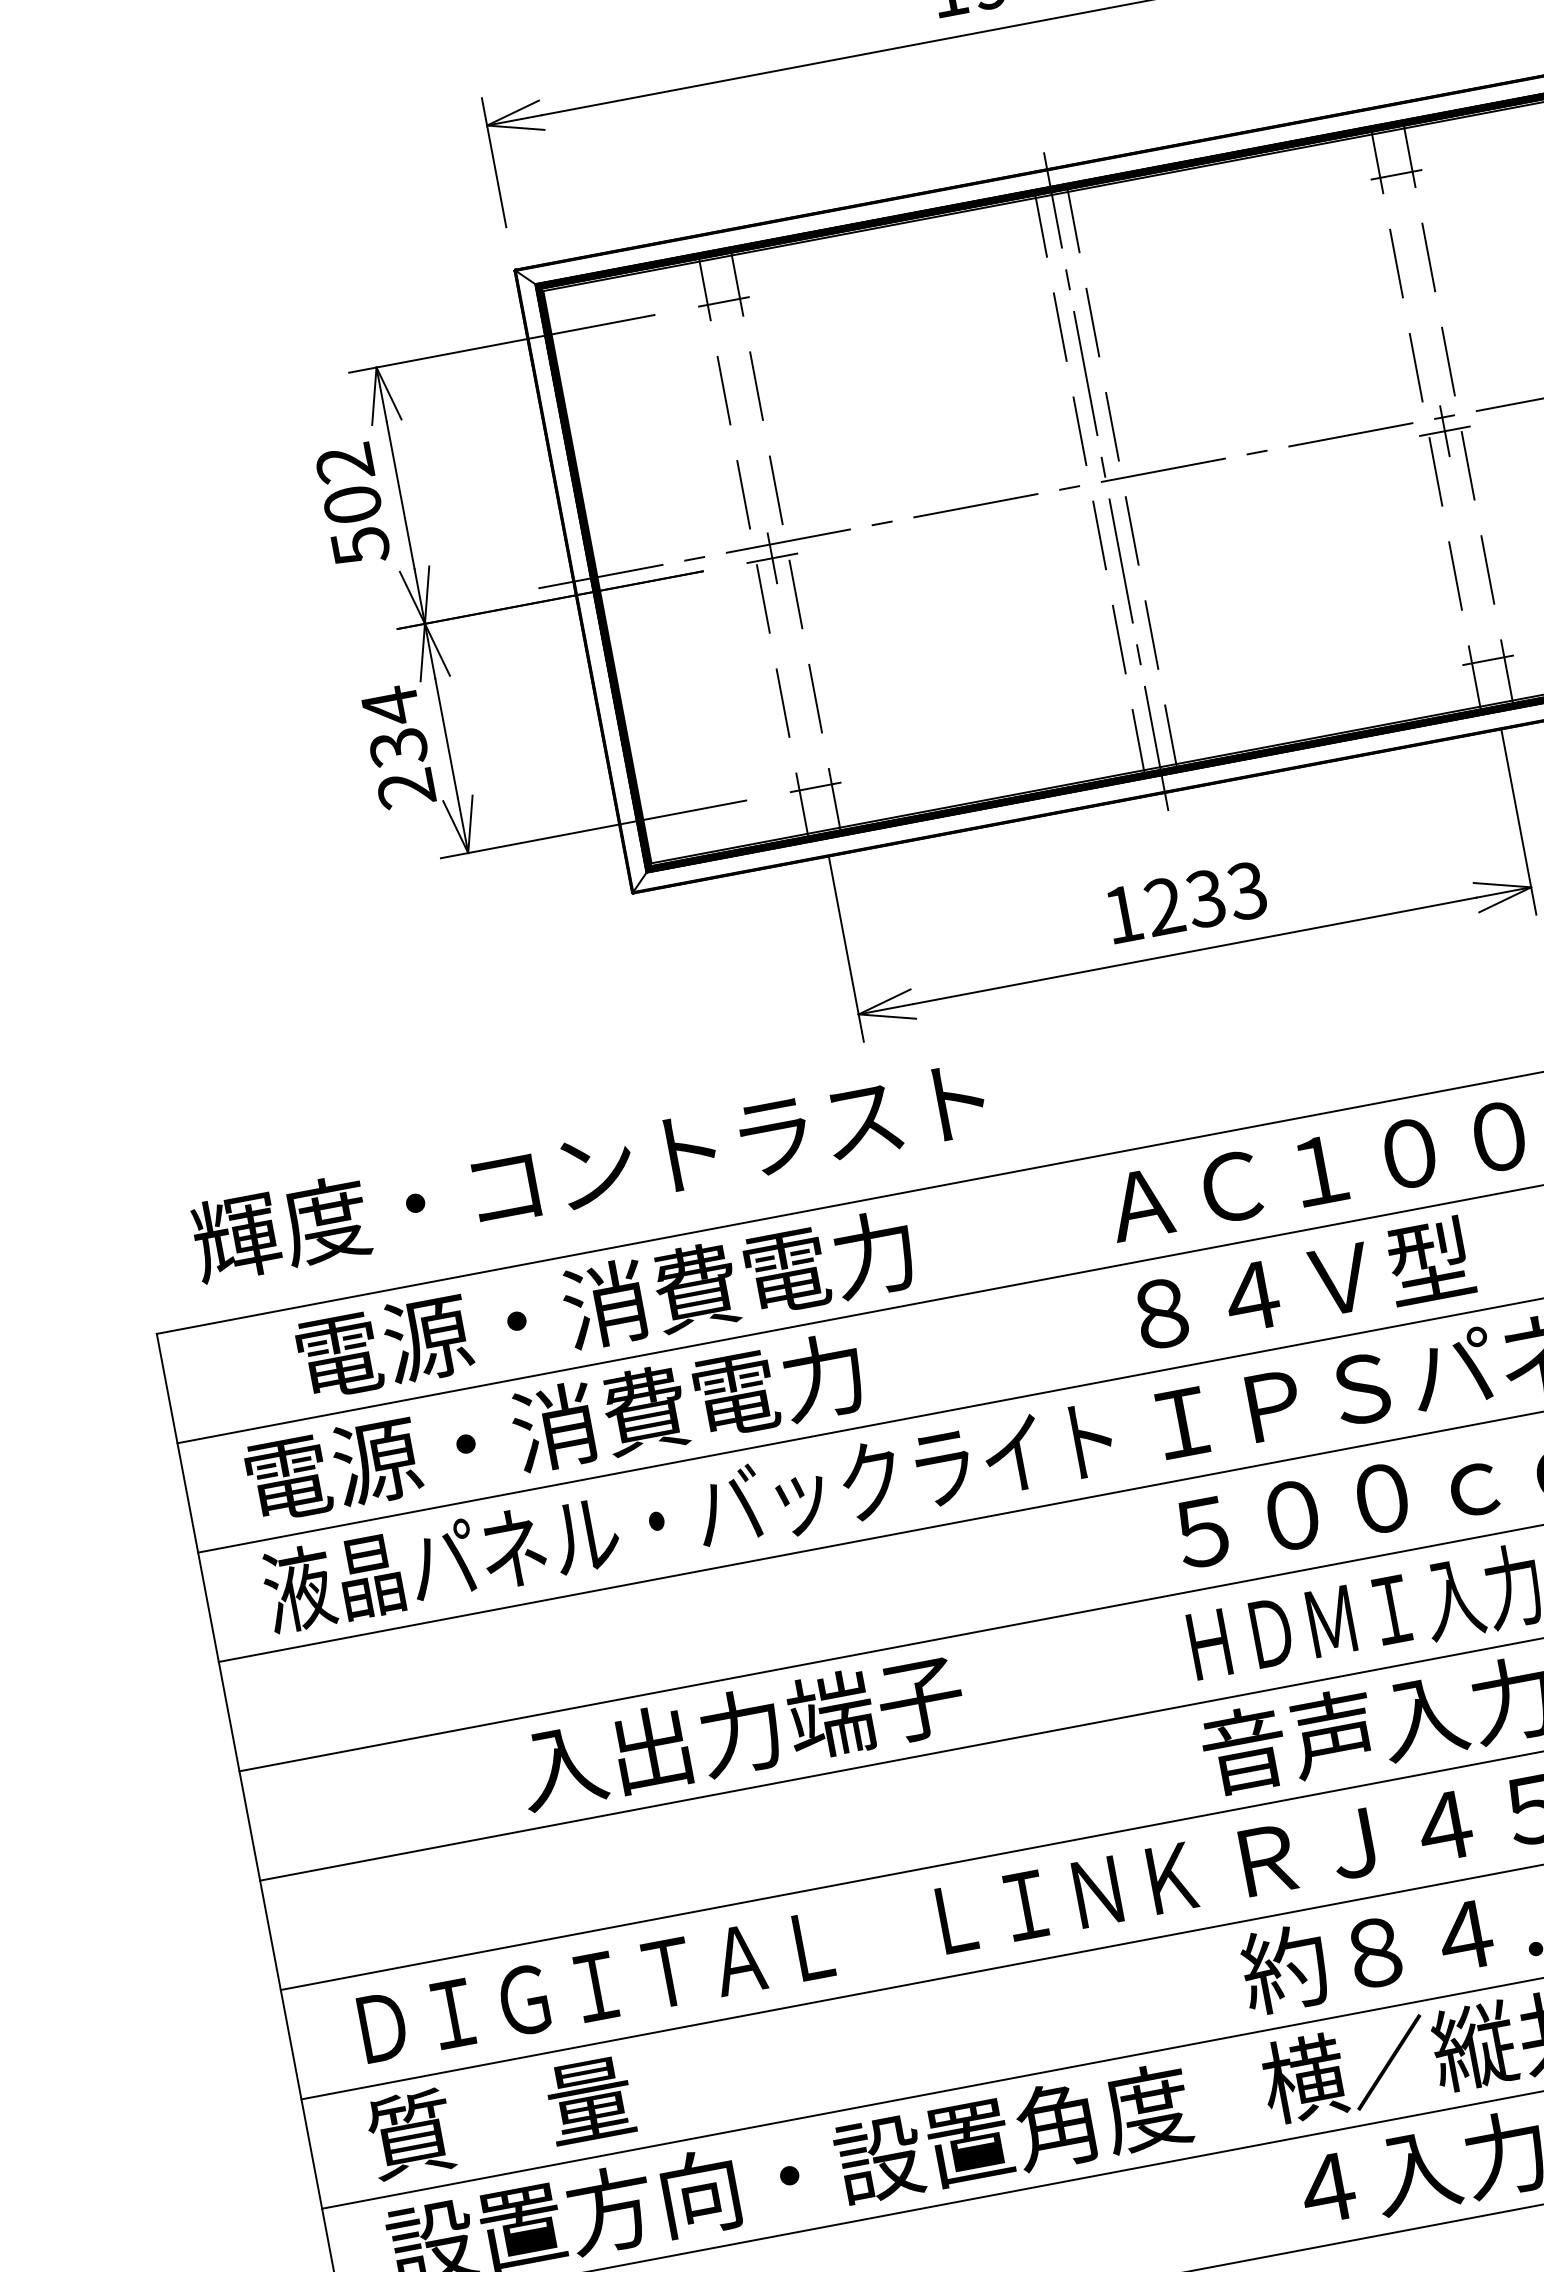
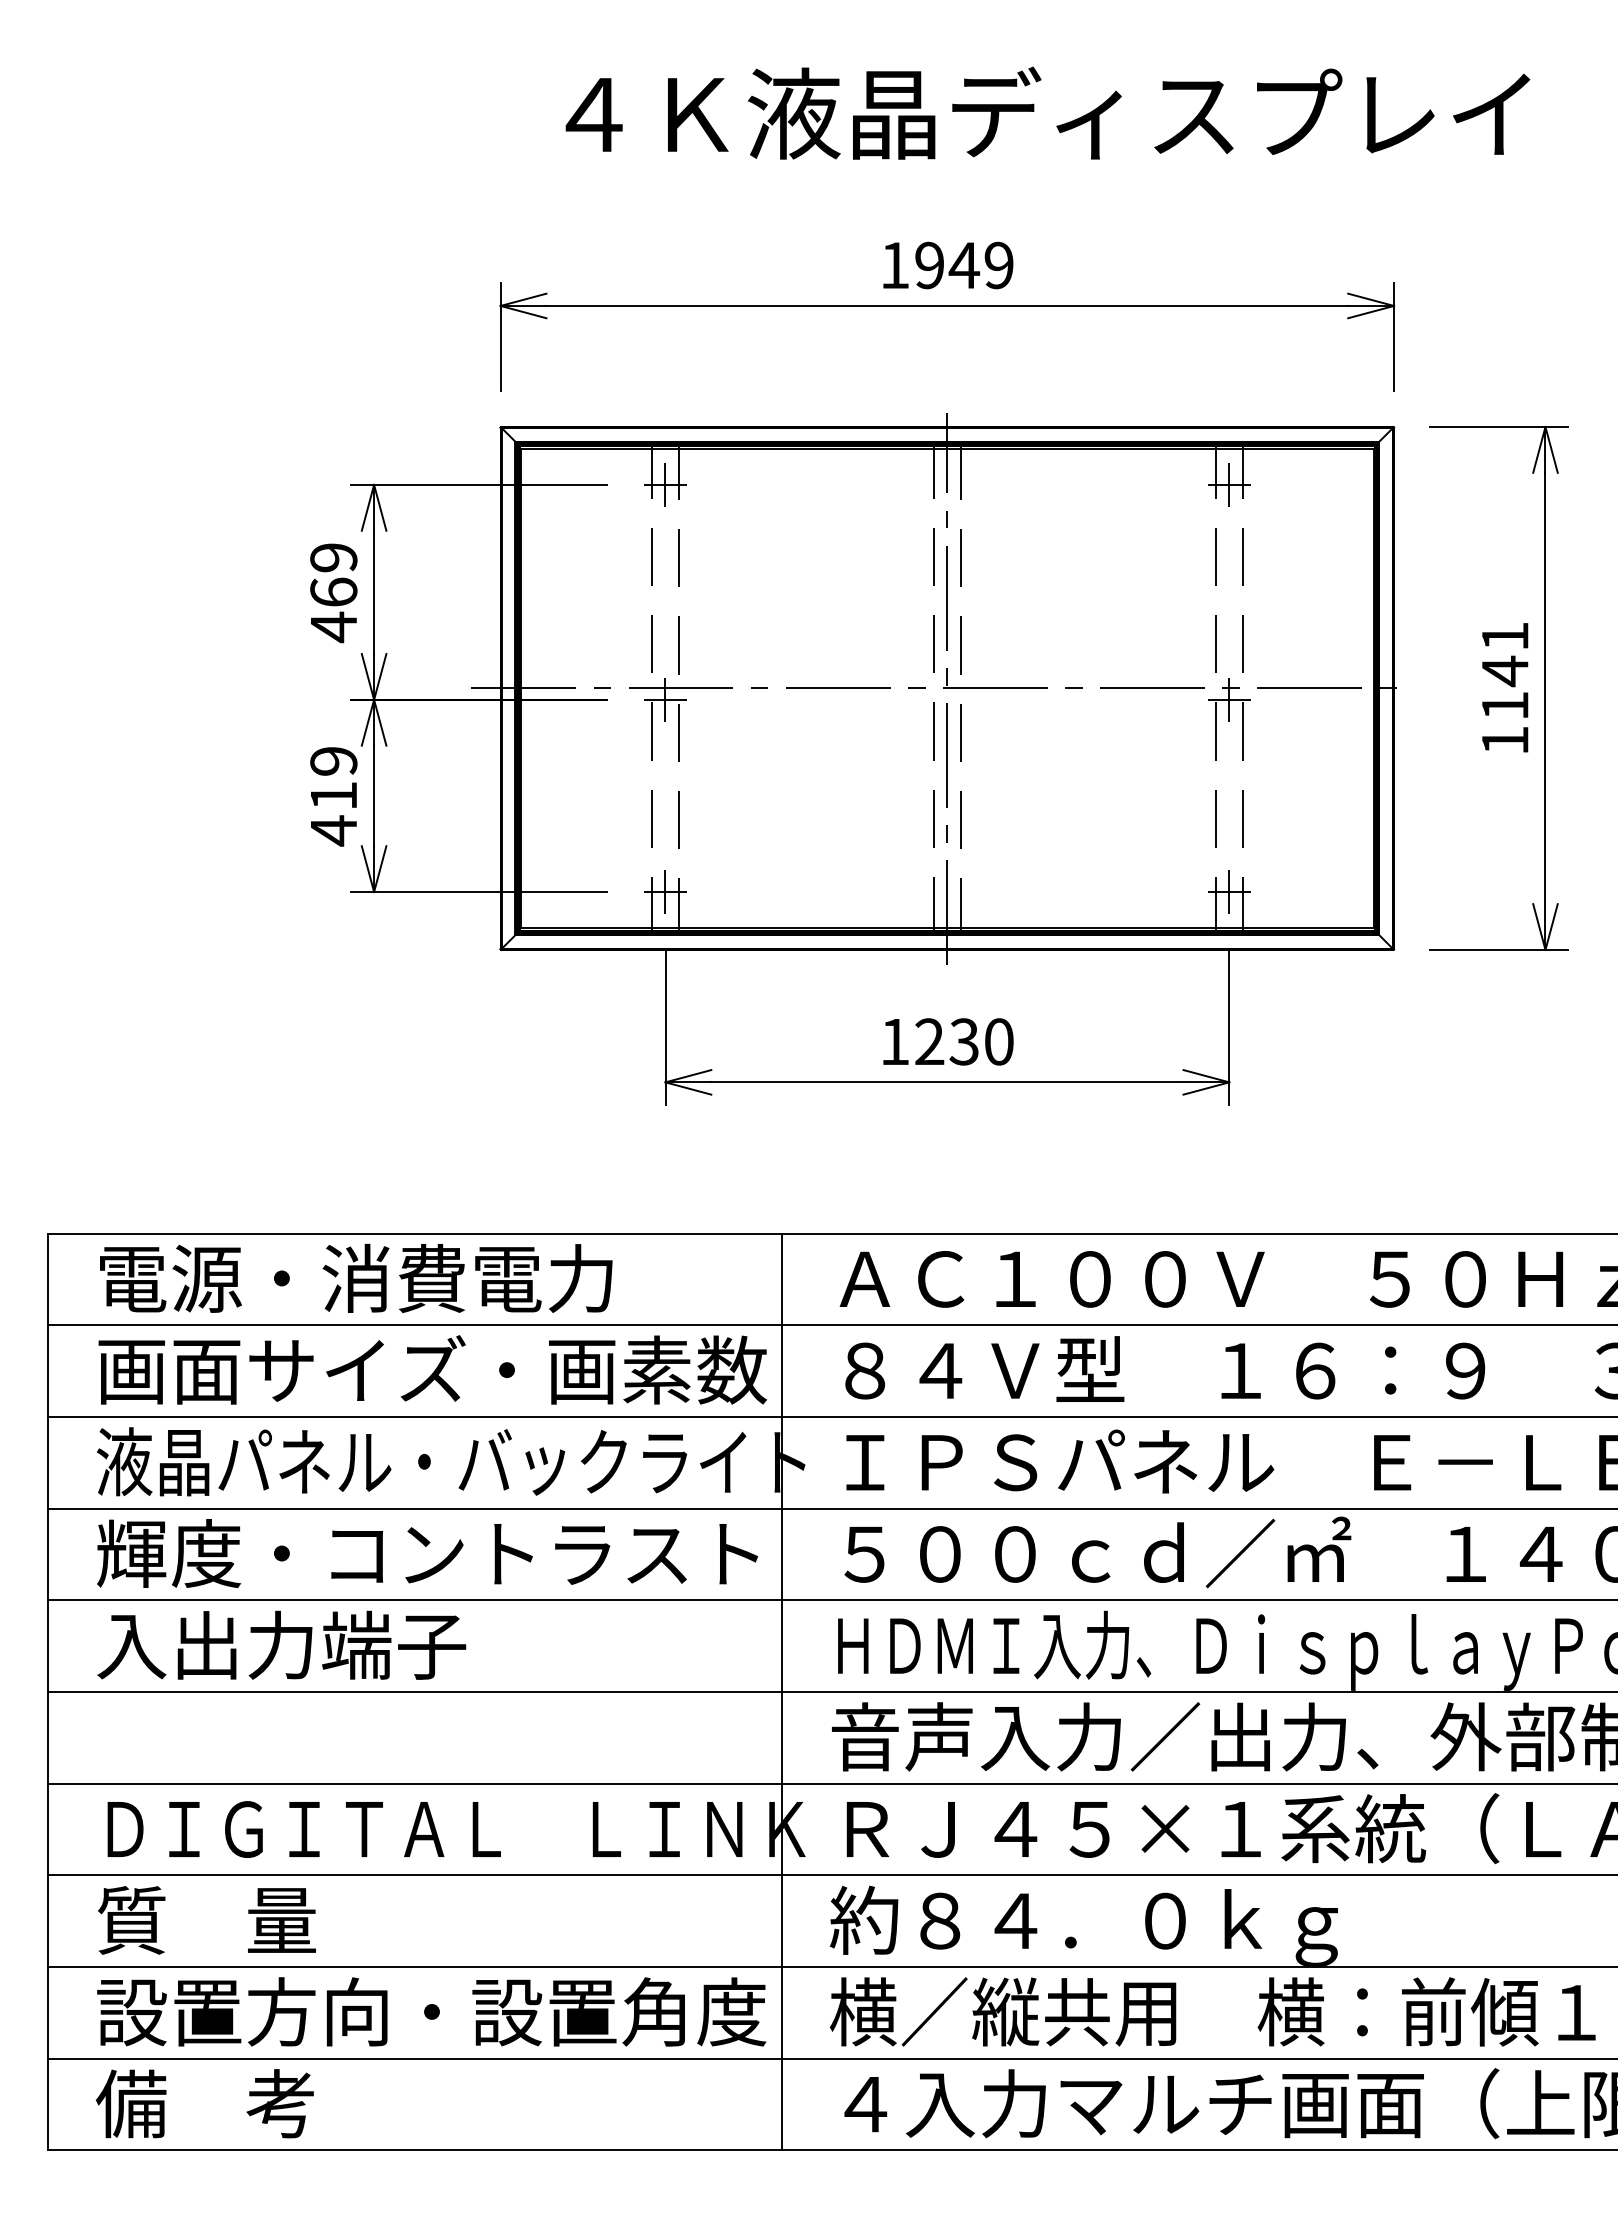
line: (1396, 174) -> (1229, 484), added
line: (723, 301) -> (665, 484), added
text: (352, 506) -> (333, 593), 502 -> 469
line: (1488, 659) -> (1229, 891), added
text: (398, 747) -> (333, 795), 234 -> 419
line: (815, 786) -> (665, 891), added
text: (1246, 890) -> (998, 1041), 1233 -> 1230
text: (589, 1170) -> (427, 1553), moved
text: (605, 1303) -> (356, 1277), moved
text: (645, 1409) -> (432, 1369), 電源・消費電力 -> 画面サイズ・画素数
line: (1134, 1714) -> (781, 1691), added
text: (740, 1731) -> (281, 1644), moved

